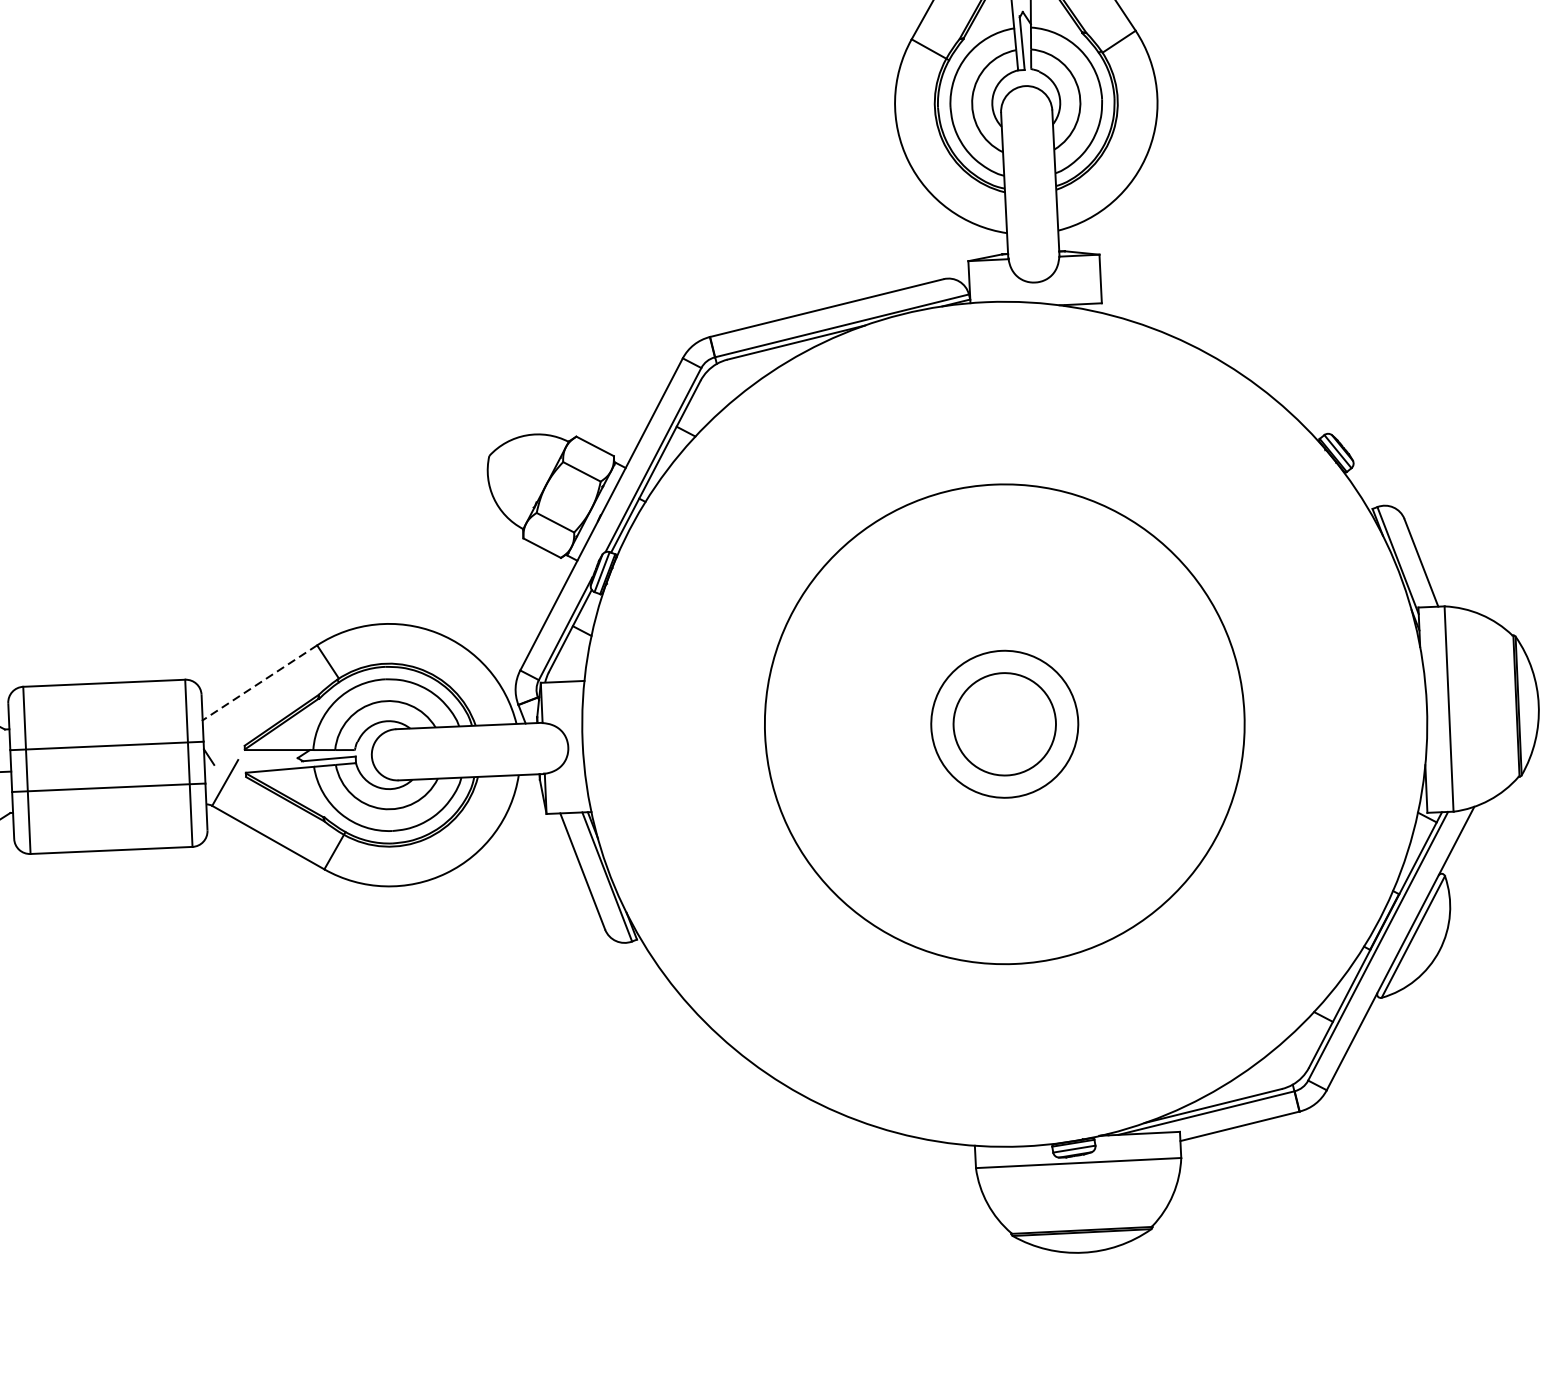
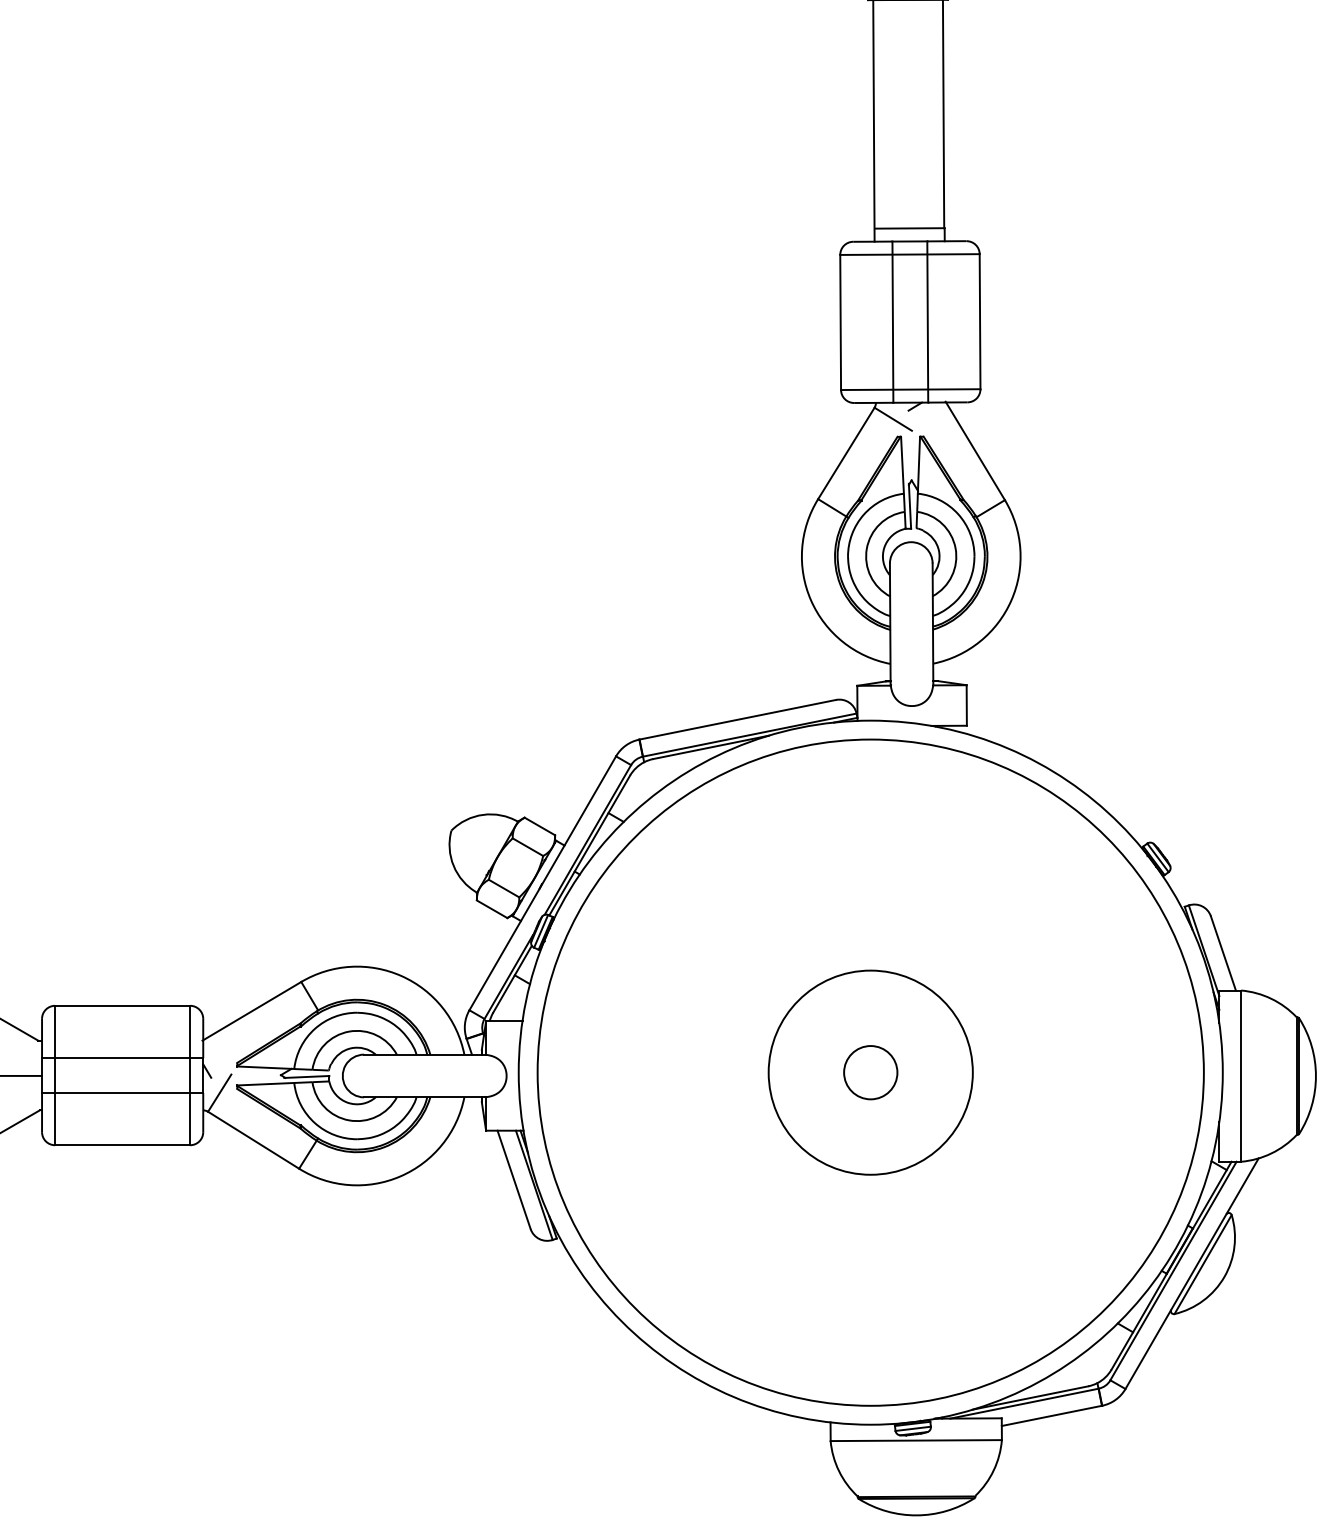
line: (259, 683) -> (251, 1011), dashed -> solid
circle: (1004, 724) -> (870, 1072), size x0.62
circle: (1004, 724) -> (870, 1072), size x1.67
circle: (1004, 724) -> (870, 1072), size x1.67

